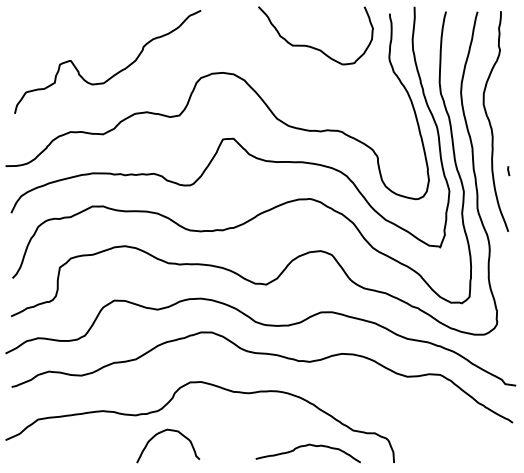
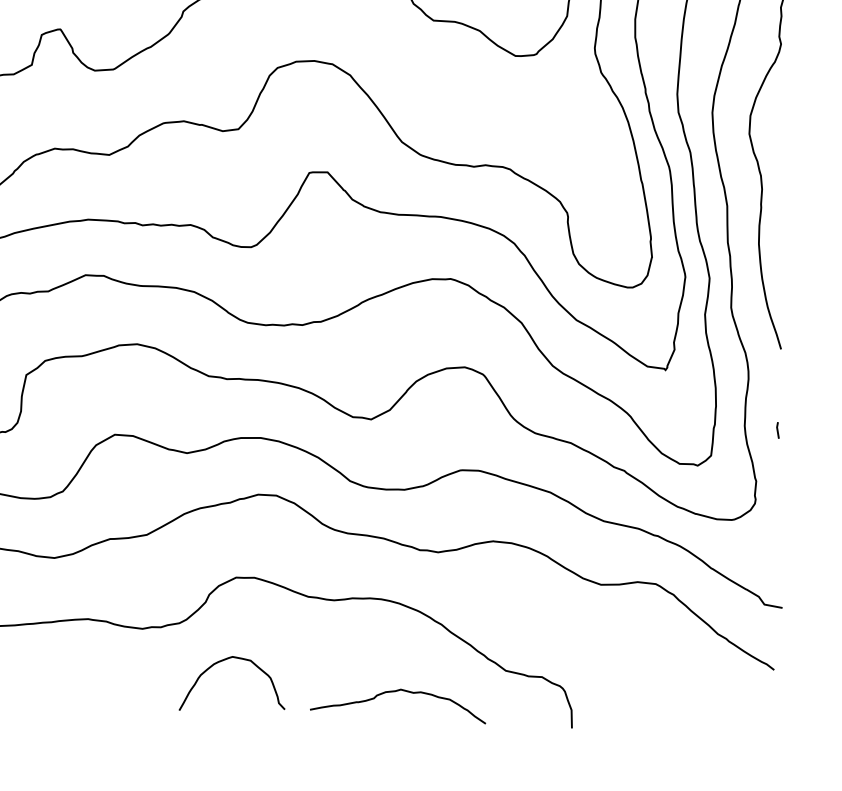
line: (508, 171) -> (777, 430), moved
curve: (163, 432) -> (226, 661), moved
curve: (307, 446) -> (397, 692), moved

